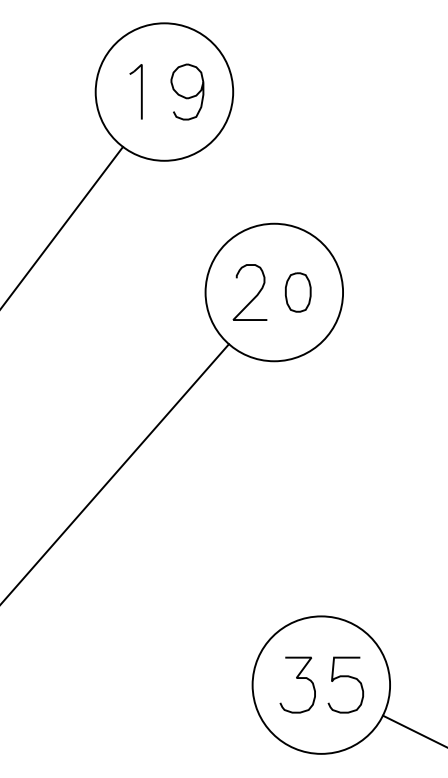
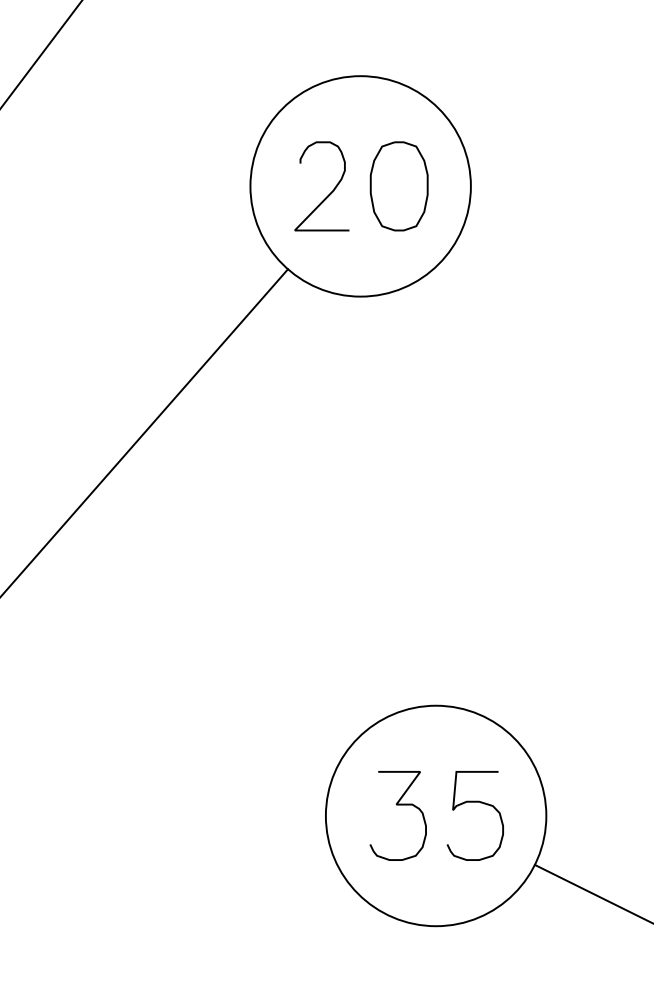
part: (297, 292) -> (397, 186), size x1.43

